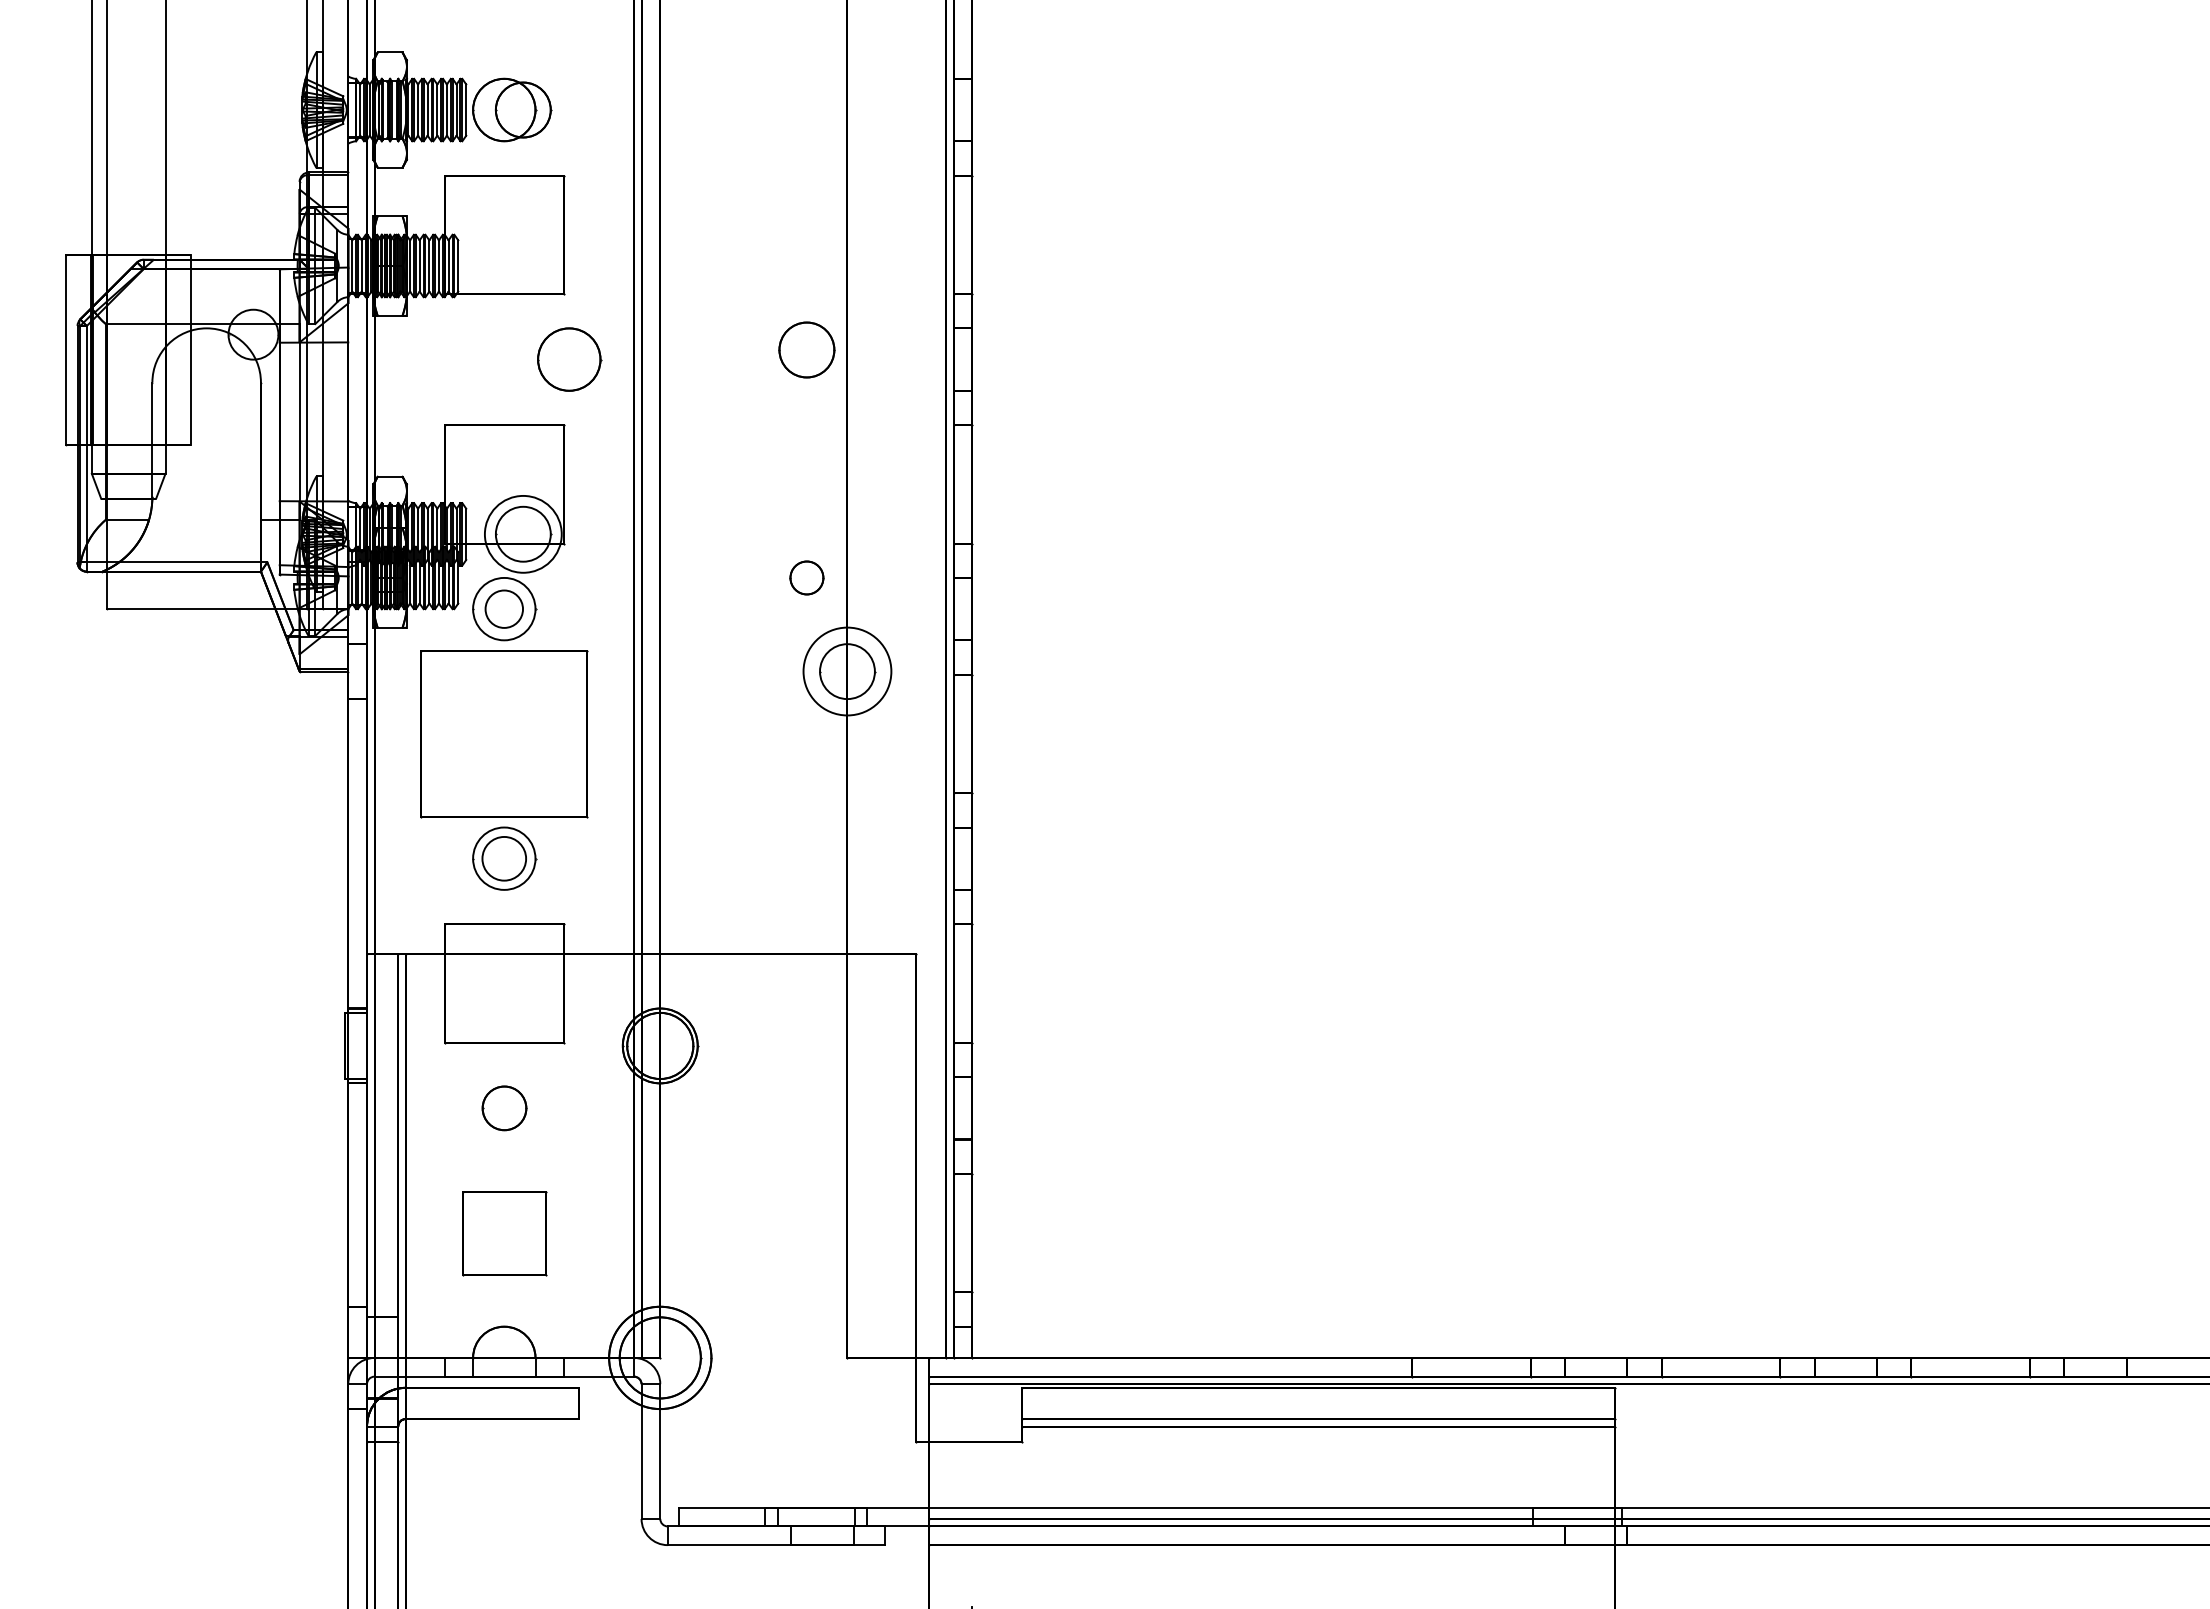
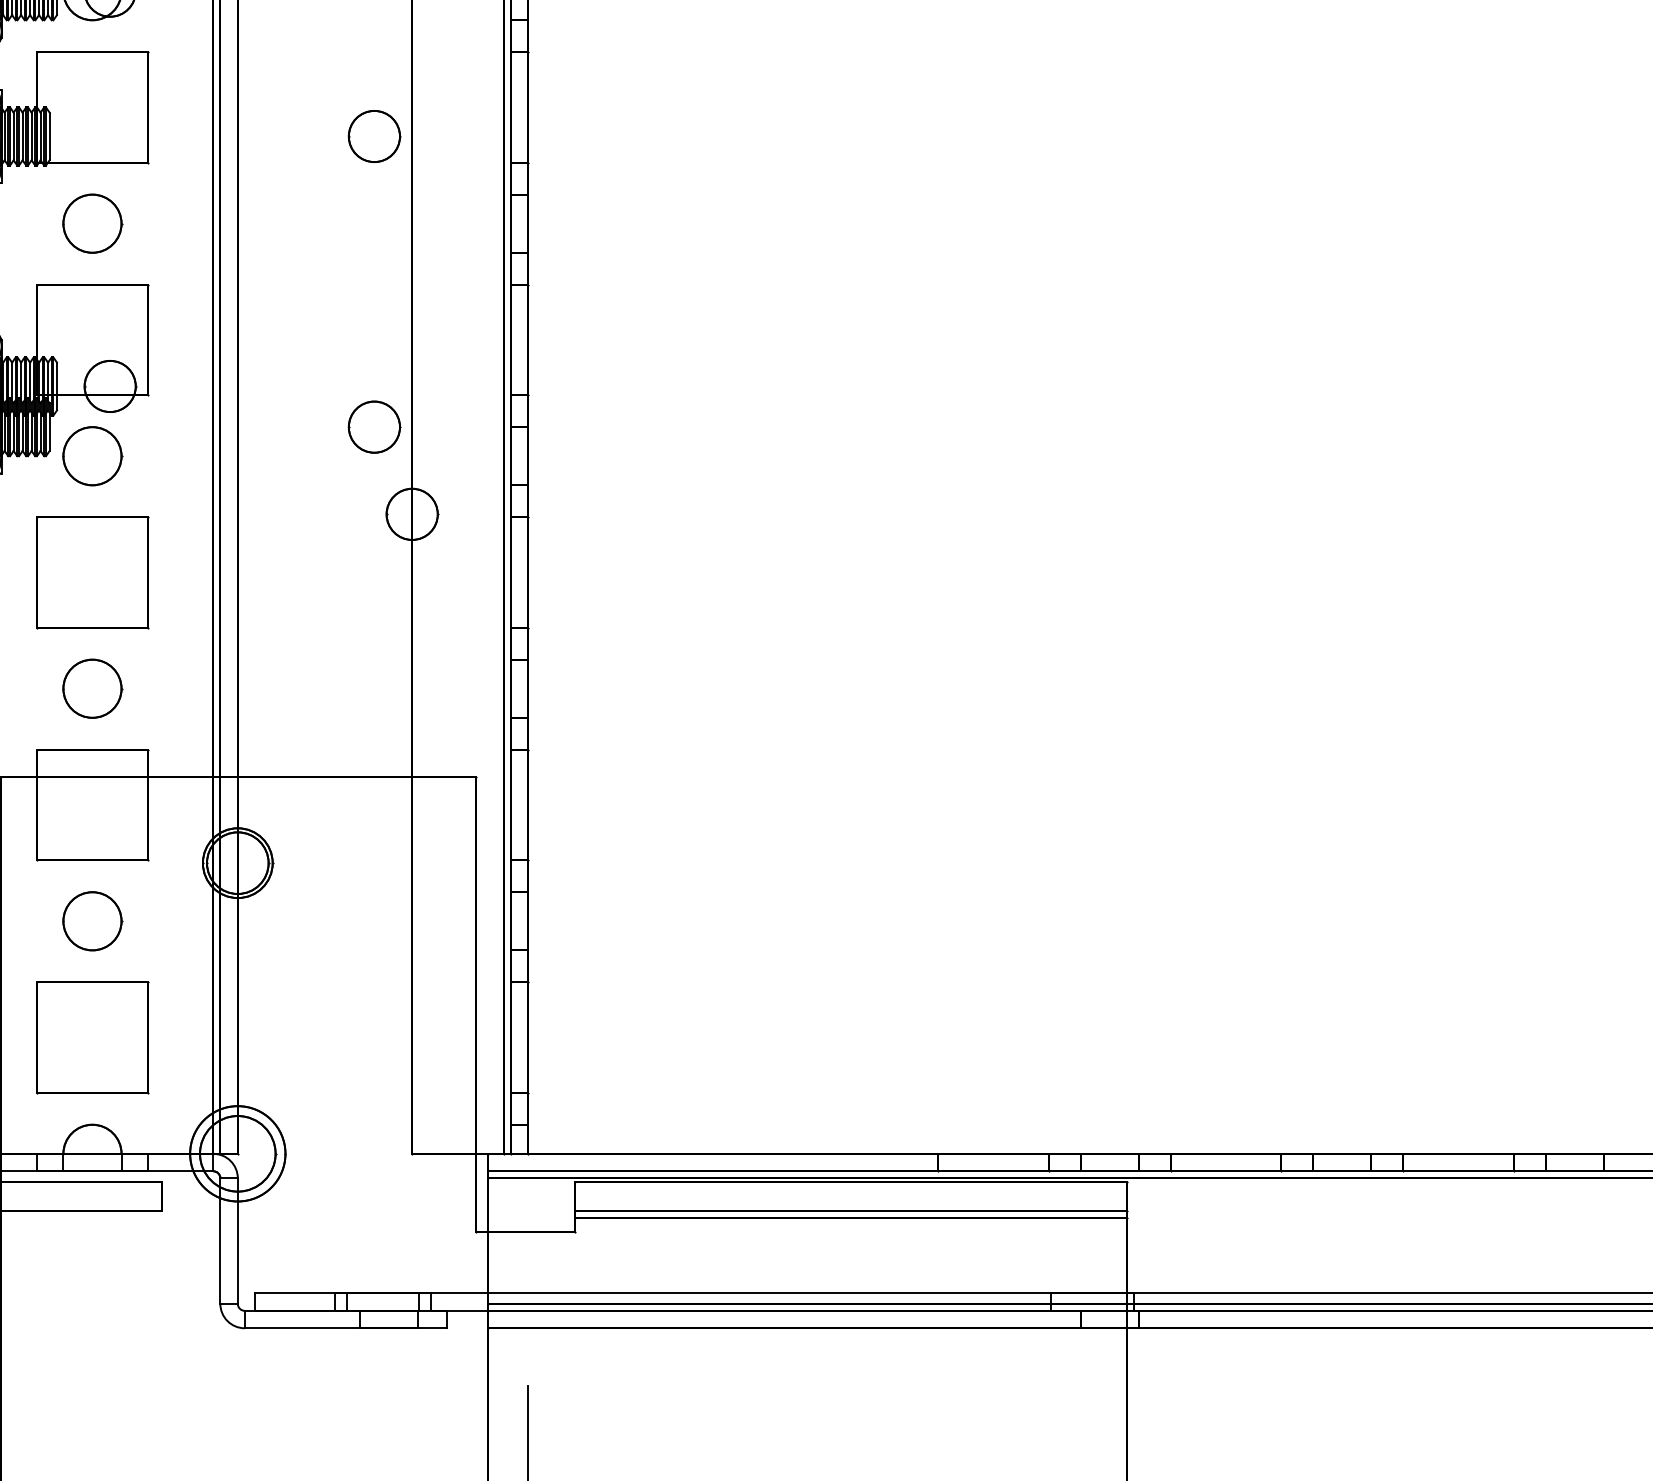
part: (806, 349) -> (374, 136), moved
part: (569, 359) -> (92, 223), moved
circle: (522, 533) -> (109, 385), size x0.71
part: (806, 577) -> (374, 426), size x1.67
circle: (504, 609) -> (92, 456), size x1.67
circle: (847, 671) -> (412, 514), size x0.62
part: (504, 734) -> (92, 572), size x0.71
circle: (504, 858) -> (92, 688), size x1.43
part: (504, 1108) -> (92, 921), size x1.43
part: (504, 1233) -> (92, 1037), size x1.43

